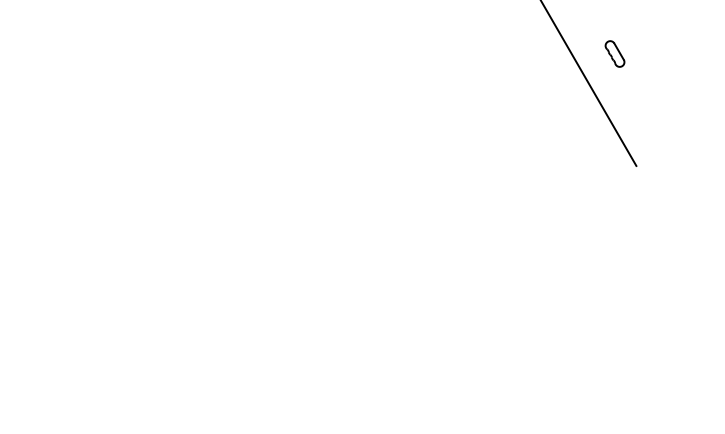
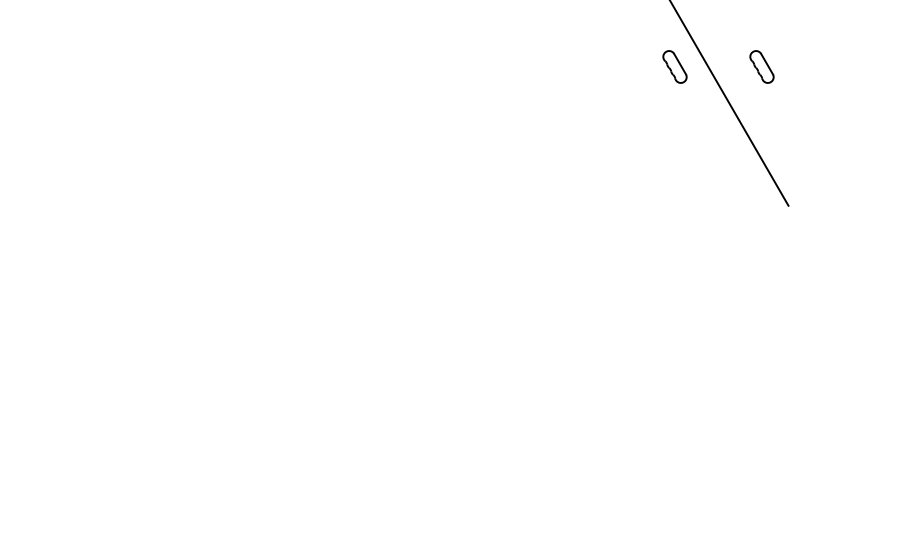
part: (544, 53) -> (674, 66), added

